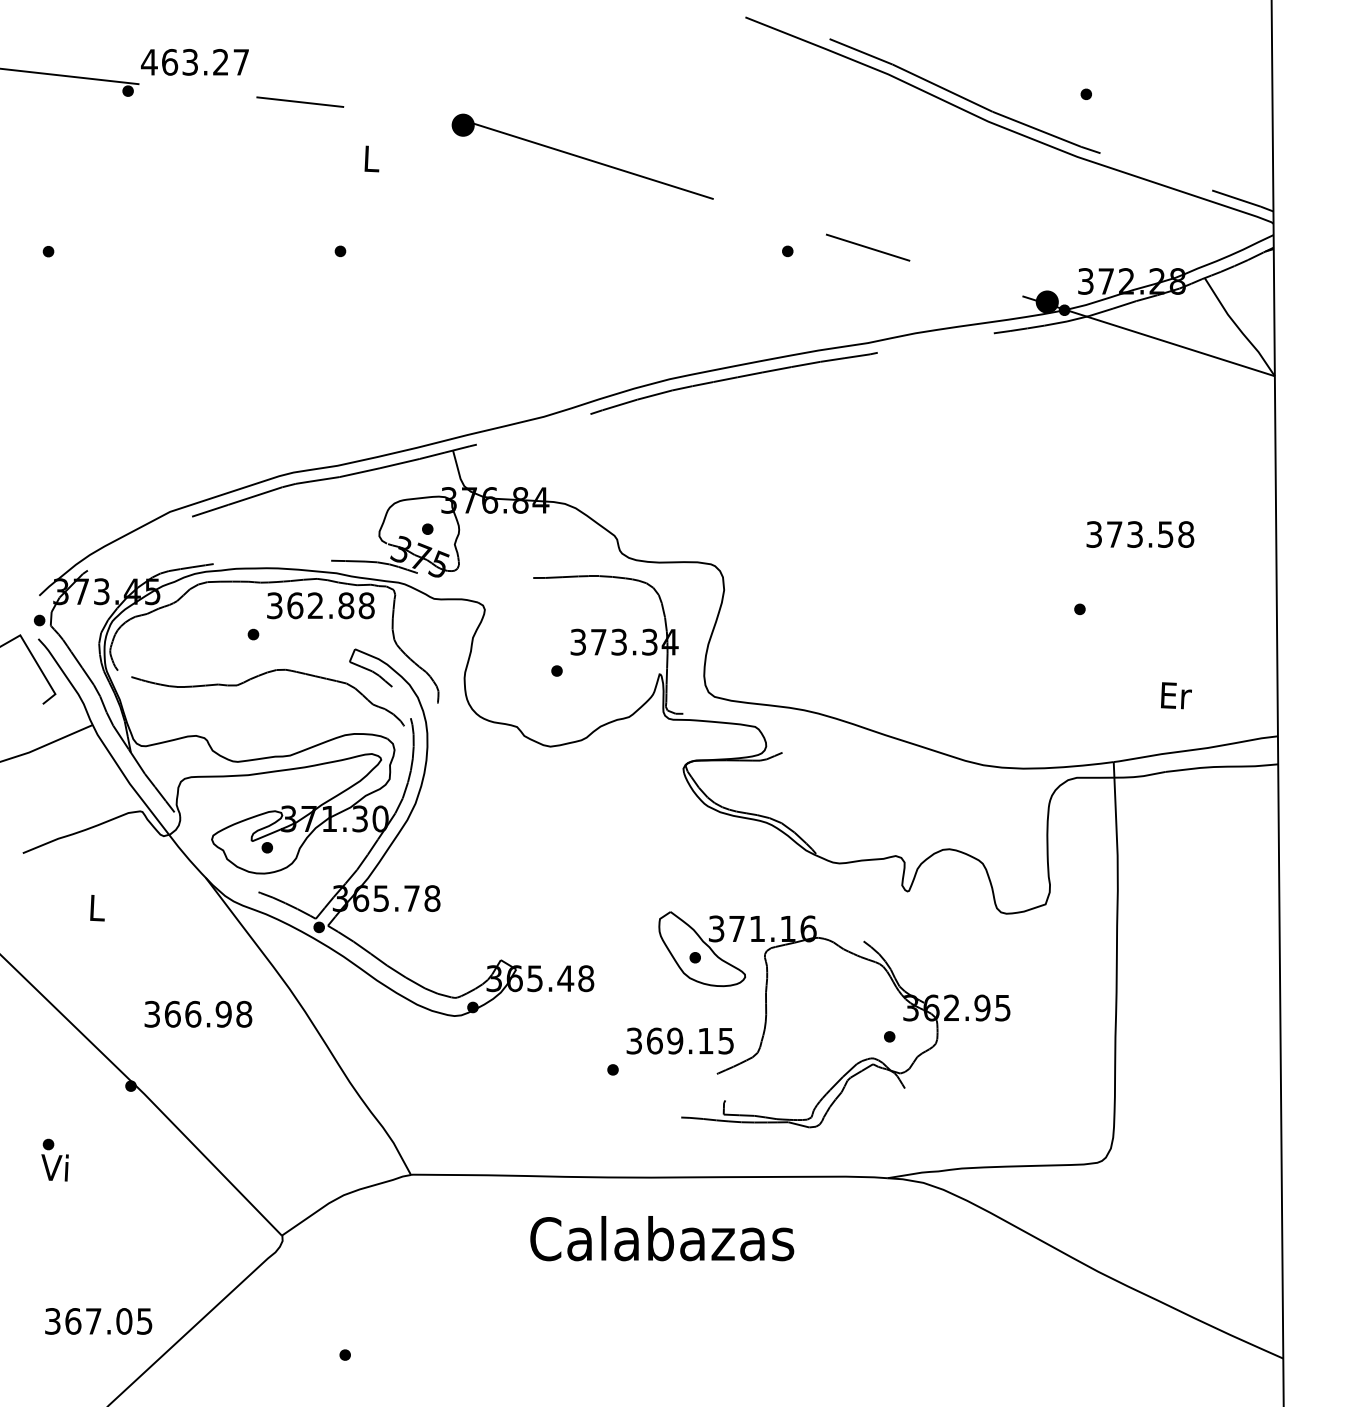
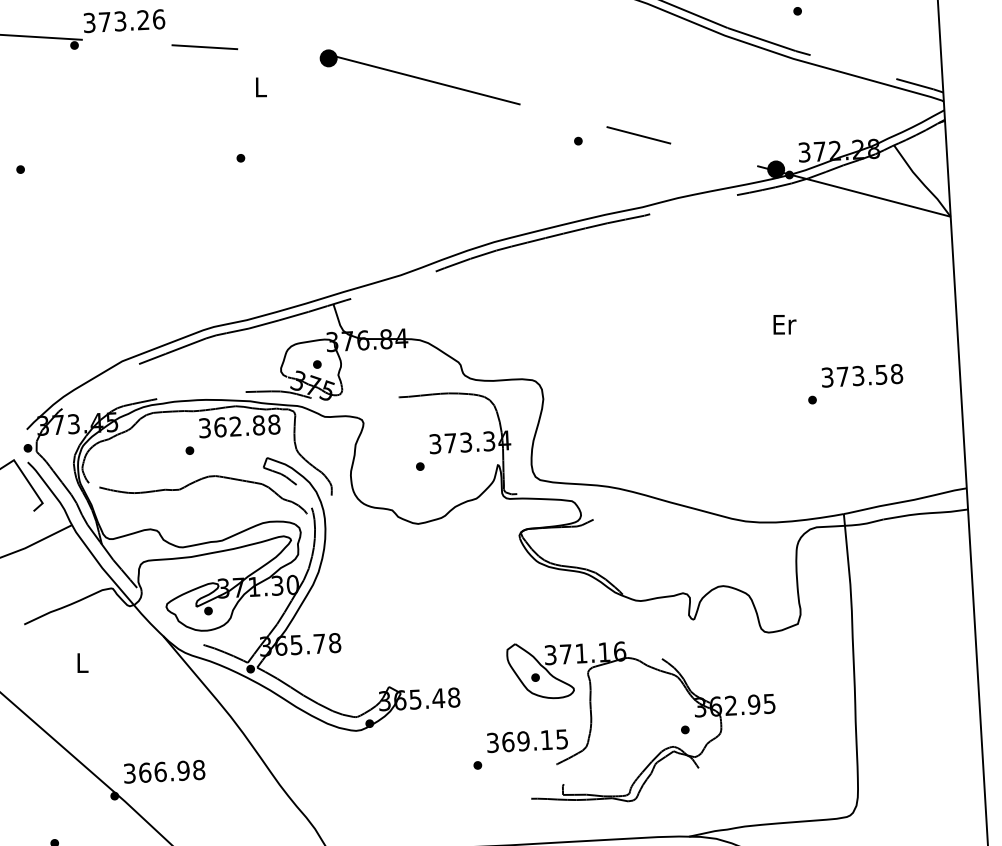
text: (194, 61) -> (123, 20), 463.27 -> 373.26
text: (1140, 534) -> (862, 375), moved
text: (1176, 695) -> (784, 324), moved
text: (198, 1013) -> (164, 771), moved

